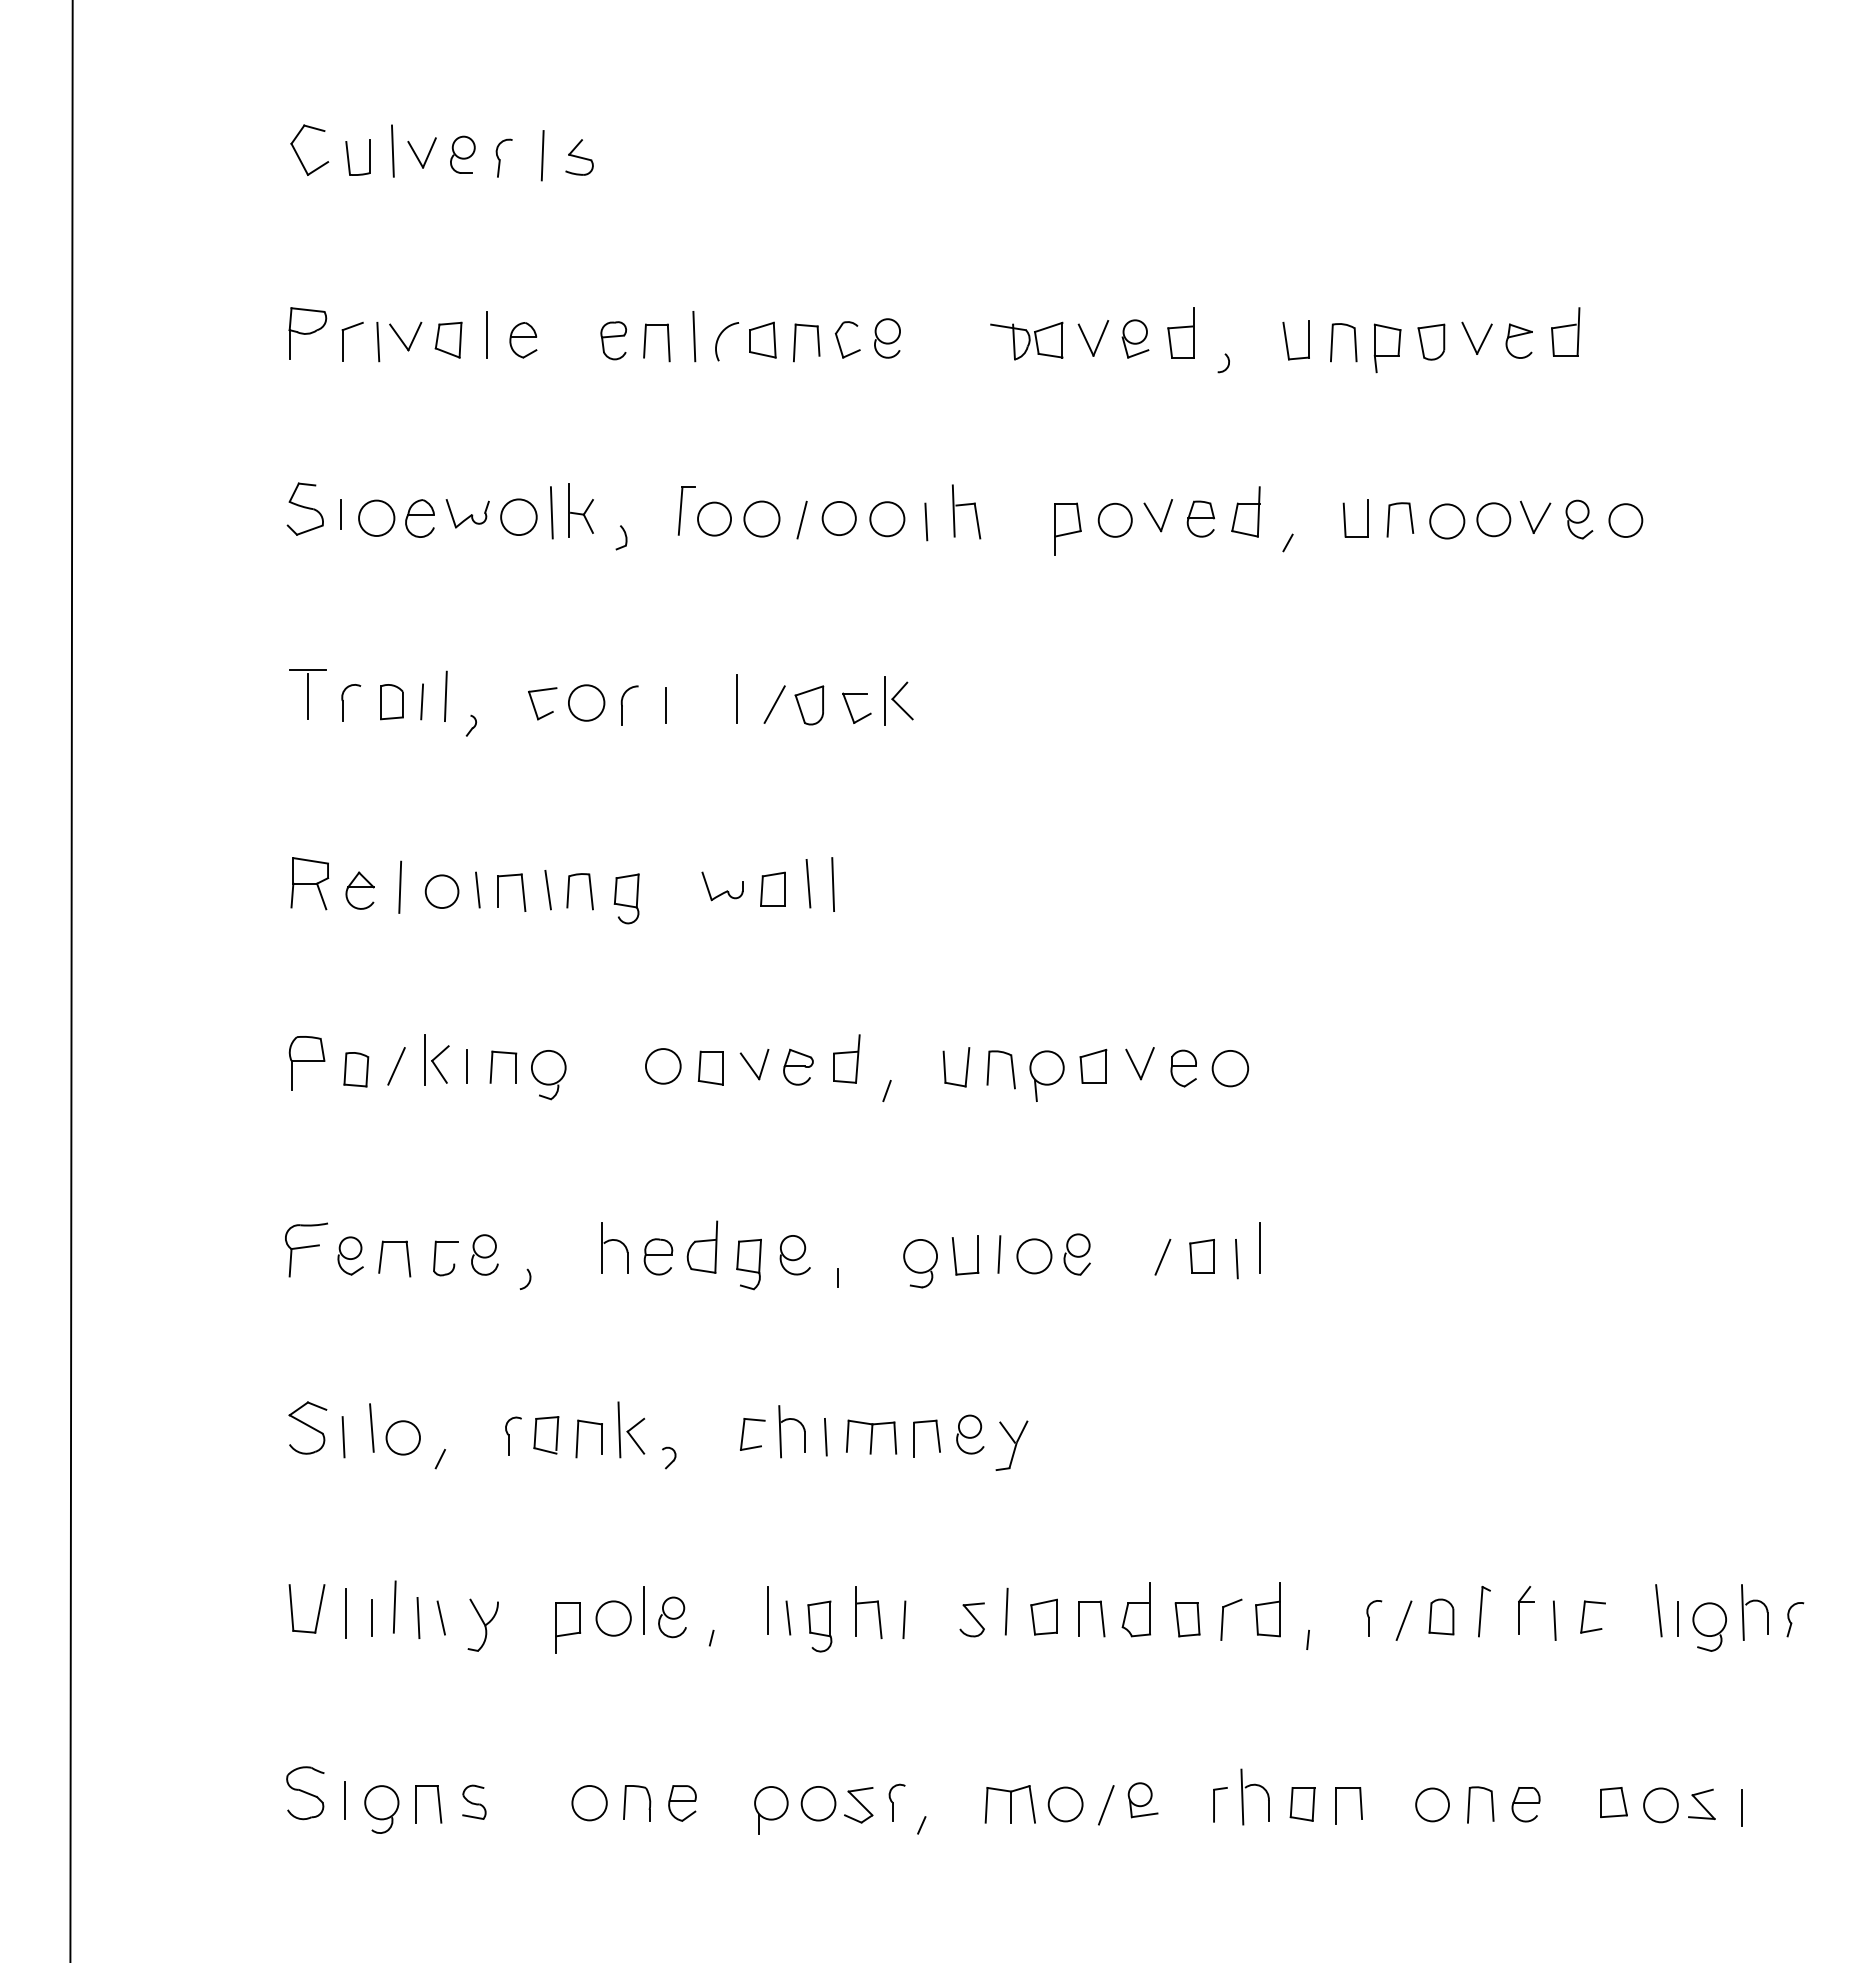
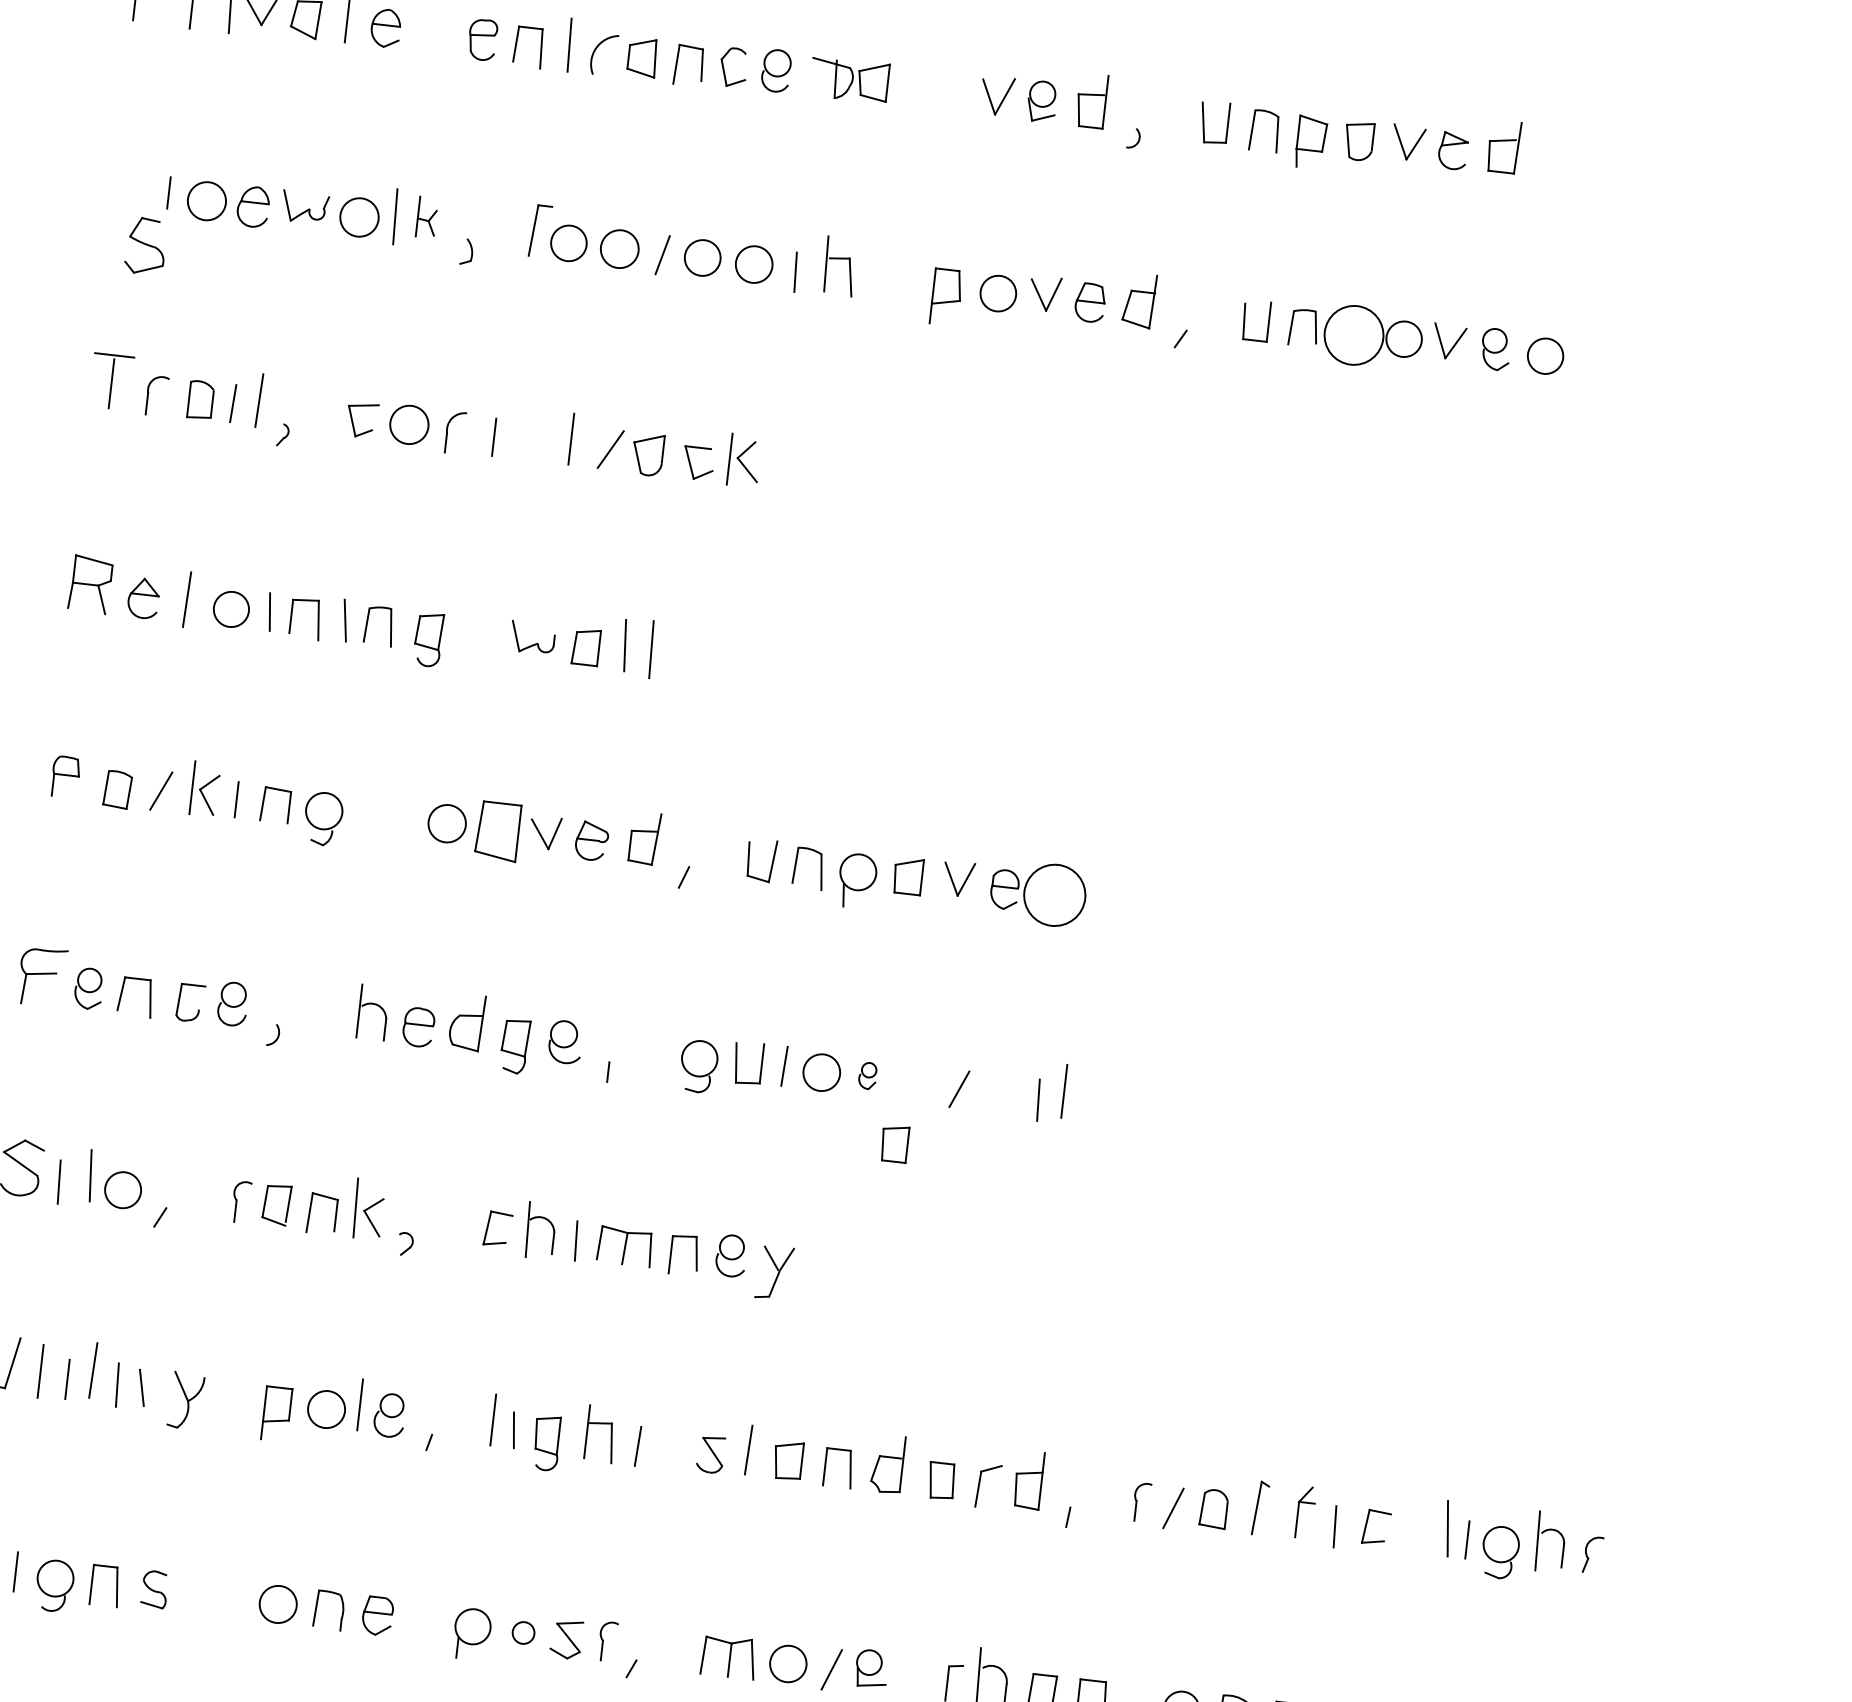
part: (1026, 340) -> (849, 79), moved
part: (304, 508) -> (145, 245), moved
part: (580, 510) -> (426, 217), size x0.7
circle: (1447, 521) -> (1354, 335), size x1.6
part: (306, 1063) -> (65, 777), size x0.7
part: (710, 1067) -> (497, 830), size x1.6
circle: (1230, 1068) -> (1054, 895), size x1.6
part: (1076, 1254) -> (867, 1075), size x0.6
part: (1201, 1256) -> (894, 1144), moved
circle: (818, 1803) -> (523, 1632), size x0.6

